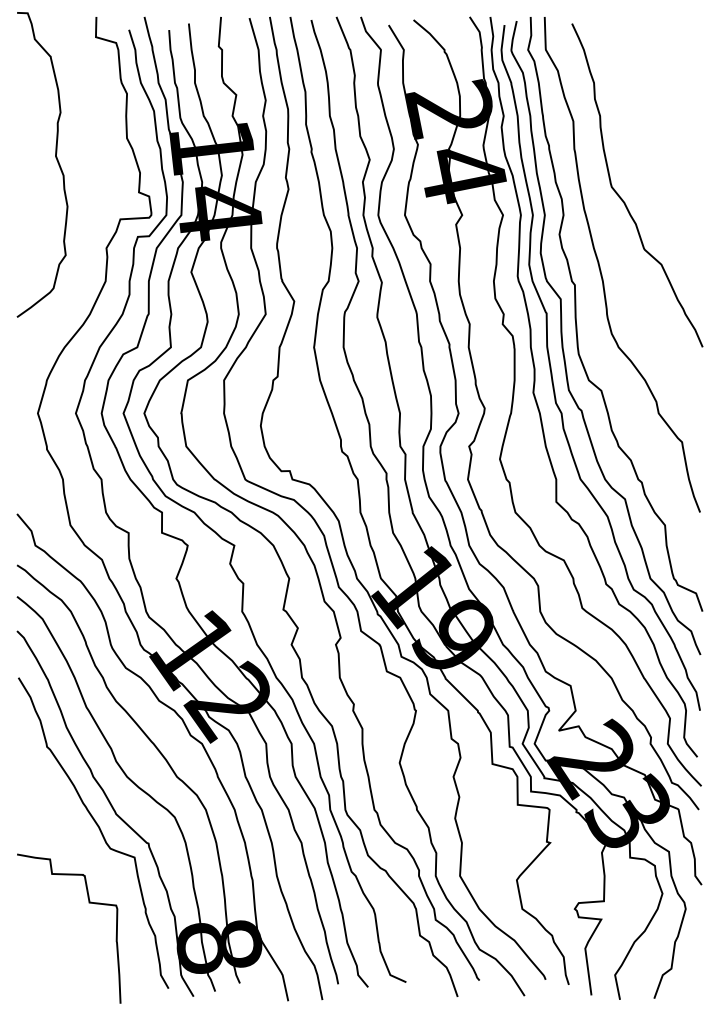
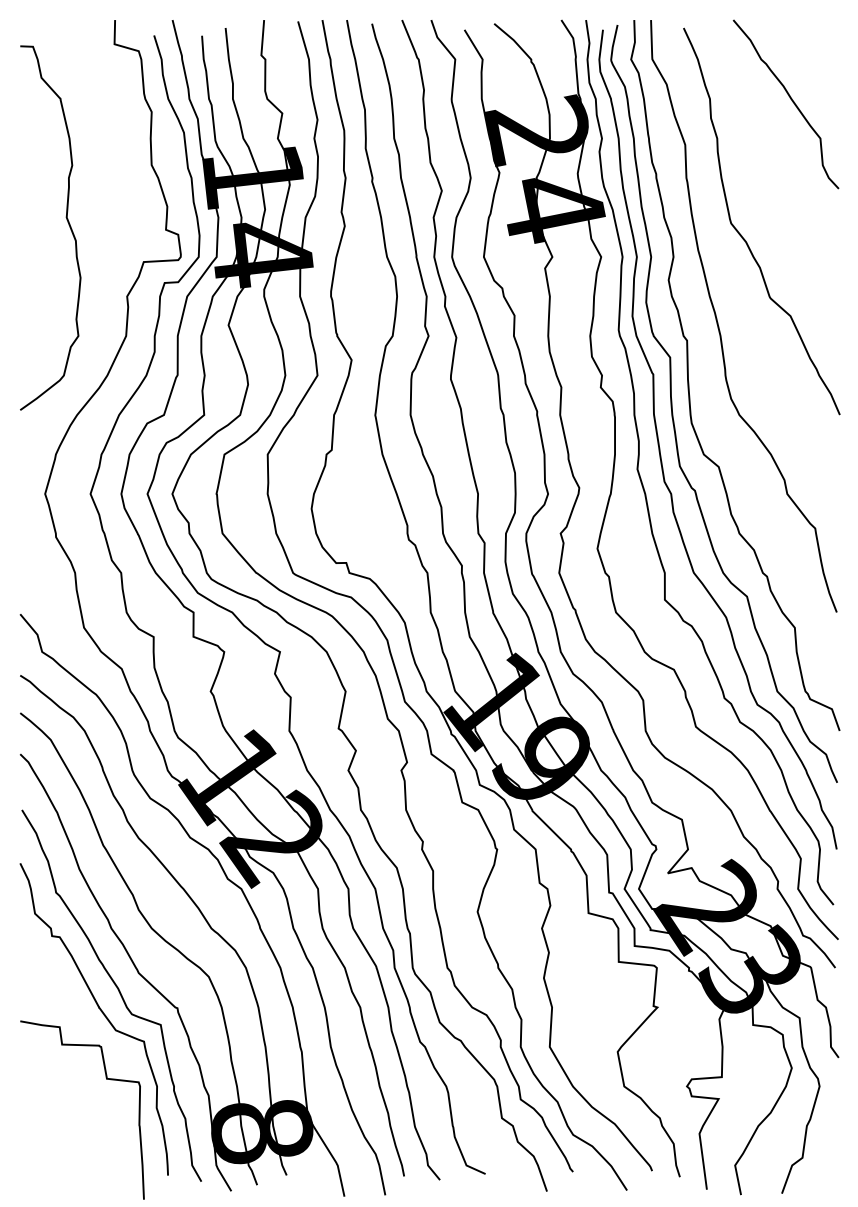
curve: (662, 85) -> (791, 102), added
curve: (55, 158) -> (66, 220), moved
curve: (85, 848) -> (102, 1014), added

